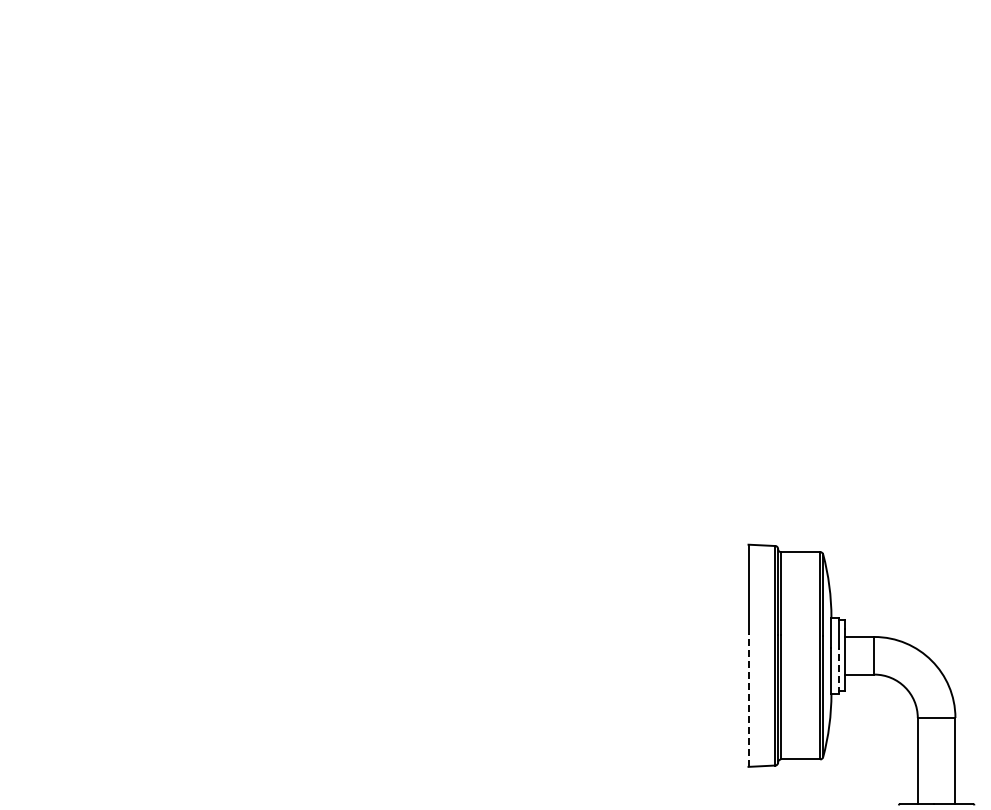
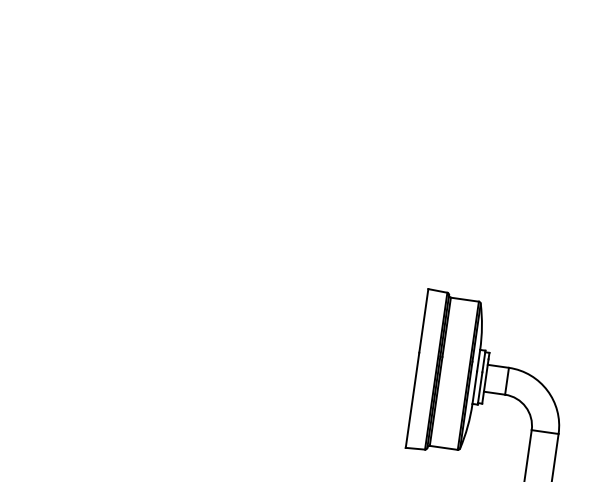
line: (838, 670) -> (479, 388), dashed -> solid
line: (748, 700) -> (412, 400), dashed -> solid

